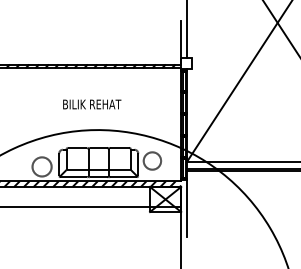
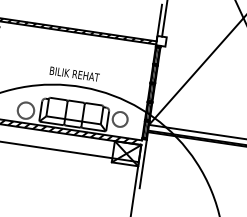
text: (92, 104) -> (75, 74), moved

